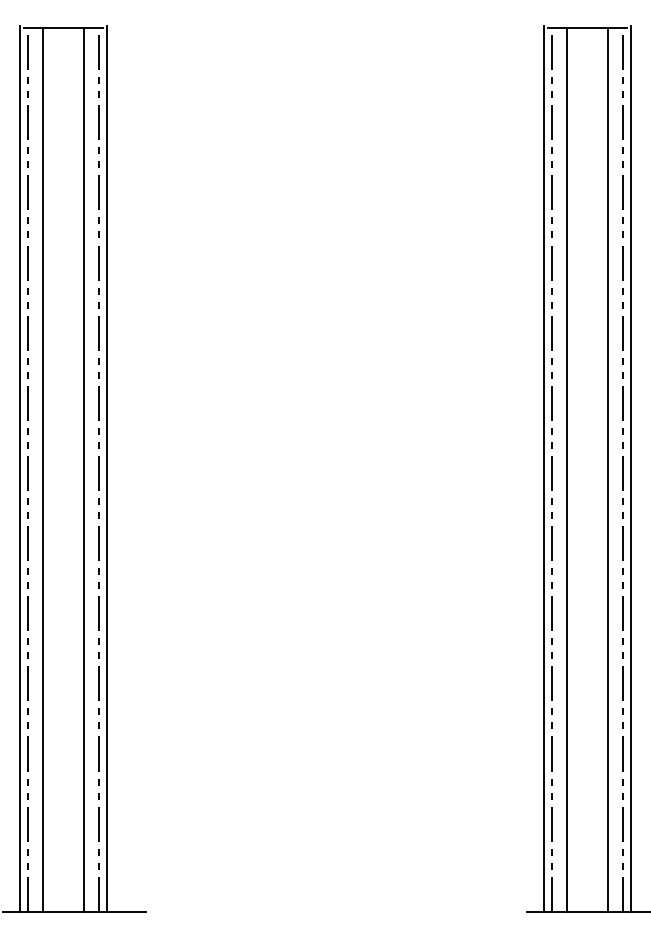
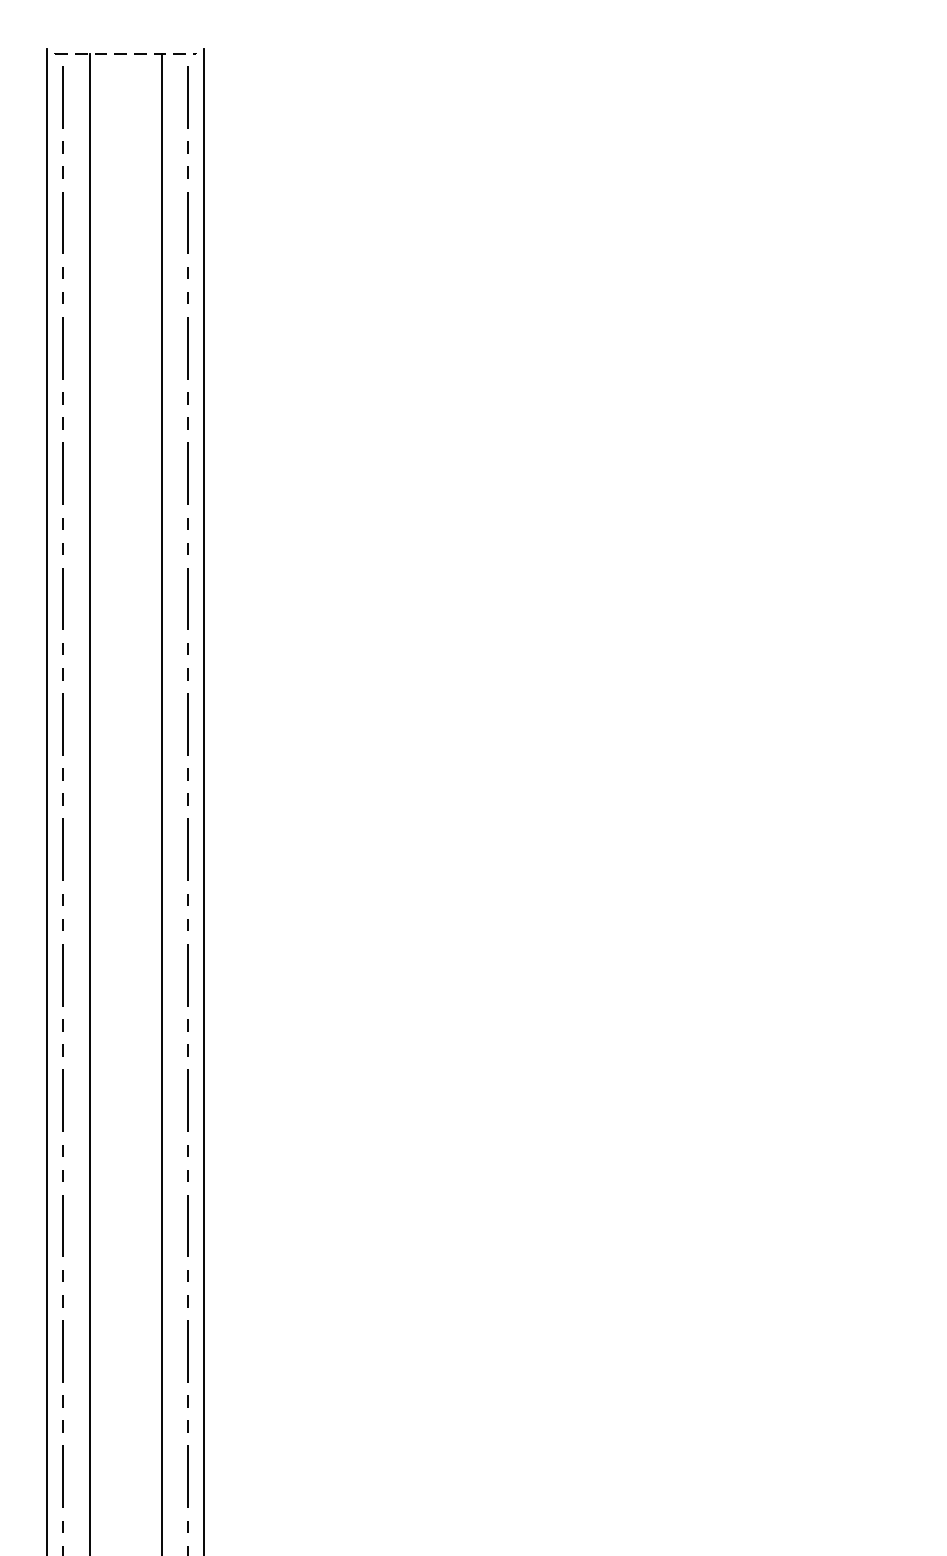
line: (63, 28) -> (125, 54), solid -> dashed

